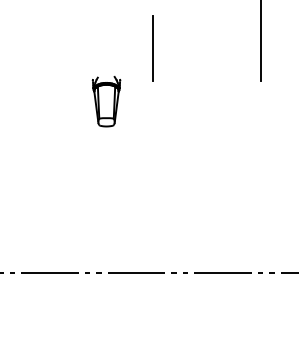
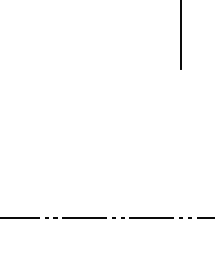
line: (152, 48) -> (97, 43), removed
part: (106, 101) -> (61, 84), removed

